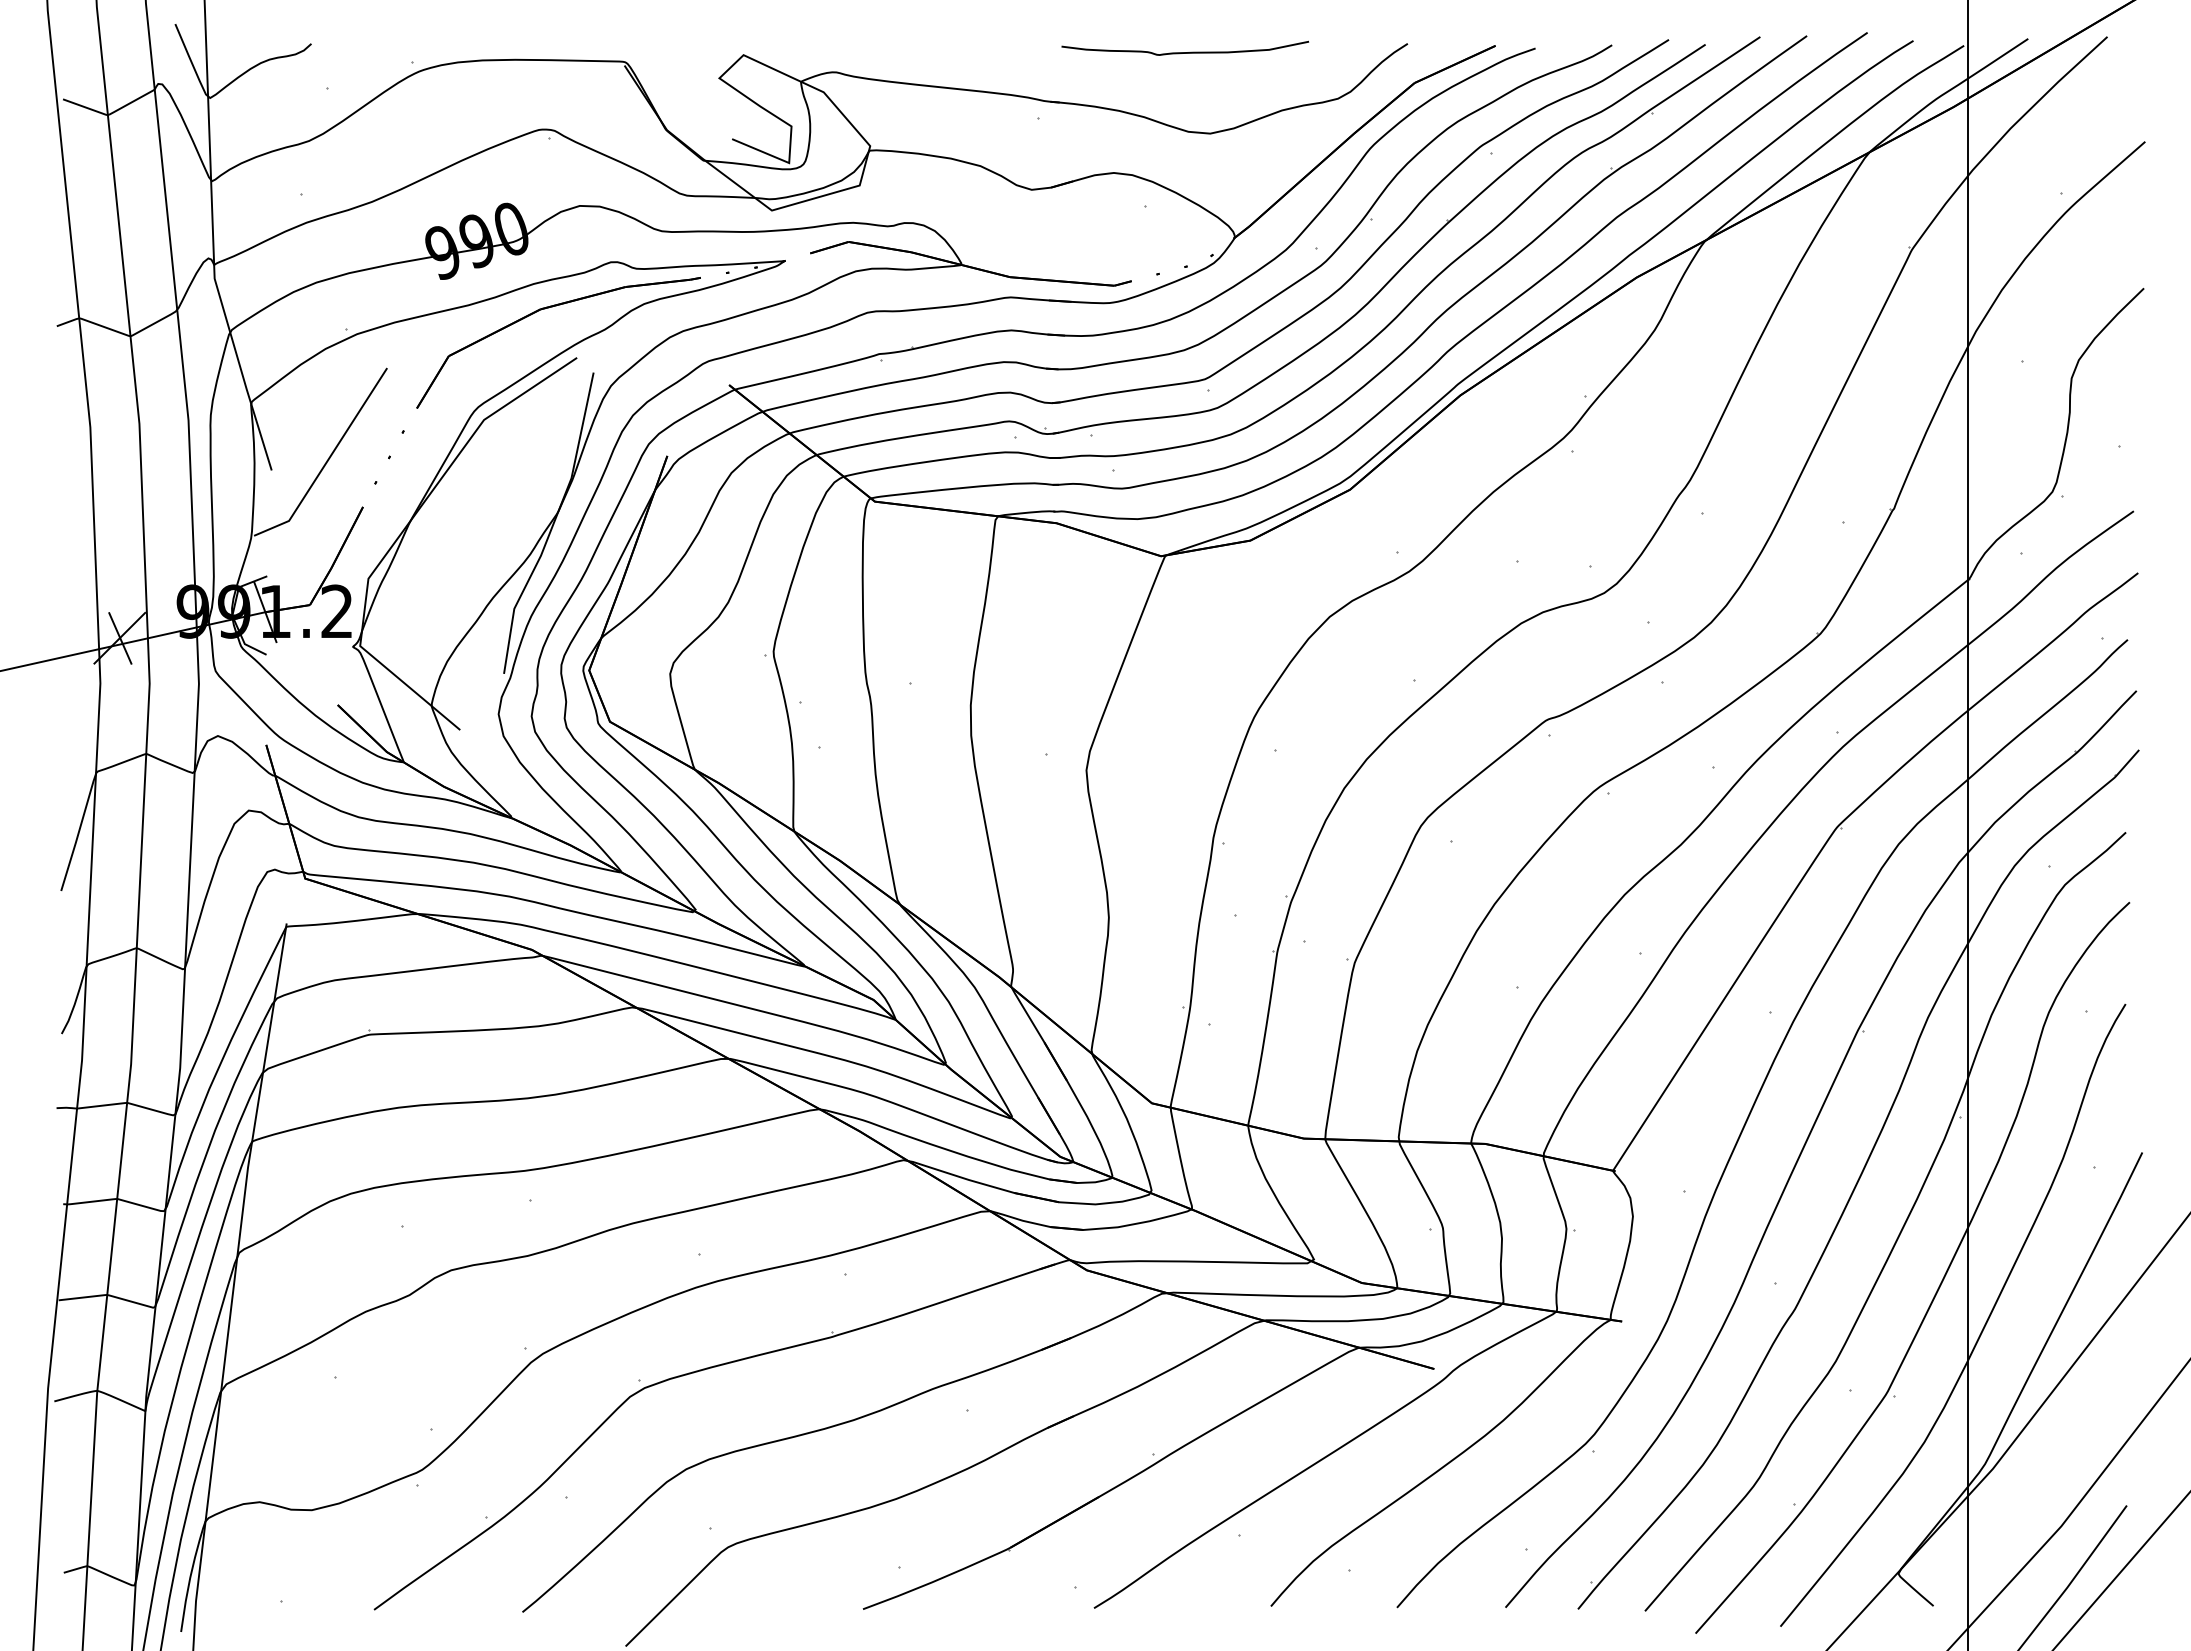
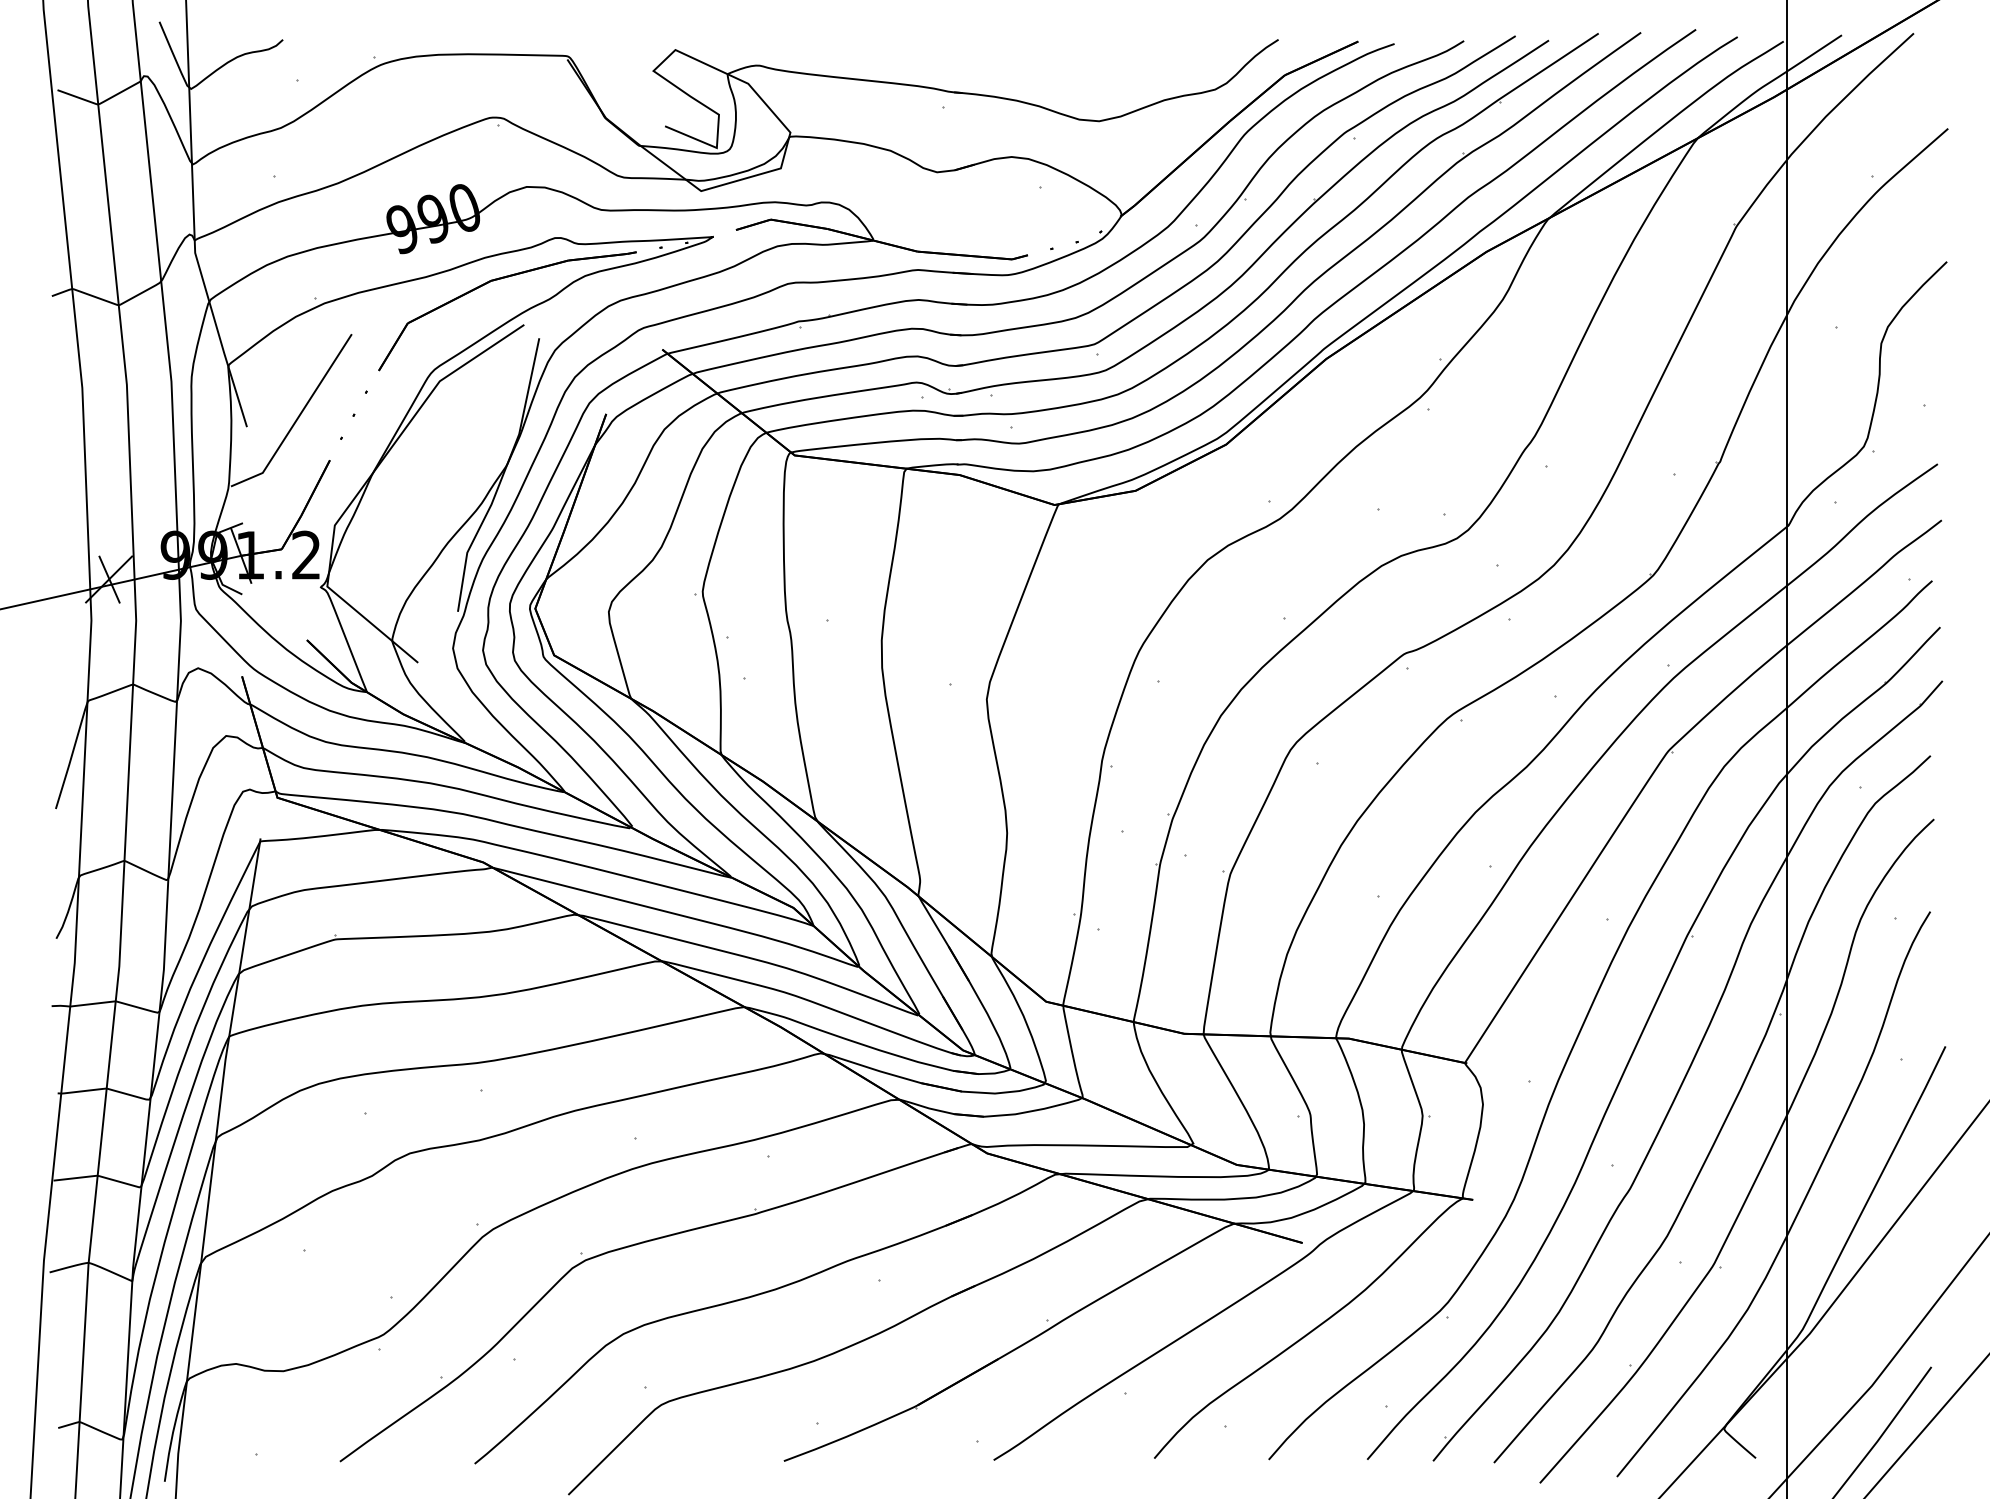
curve: (1185, 52) -> (1076, 47), removed

